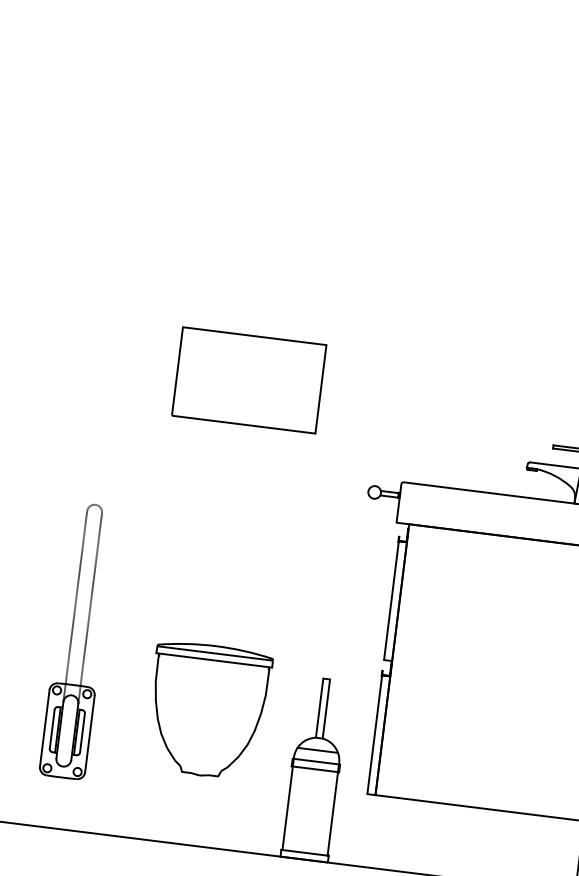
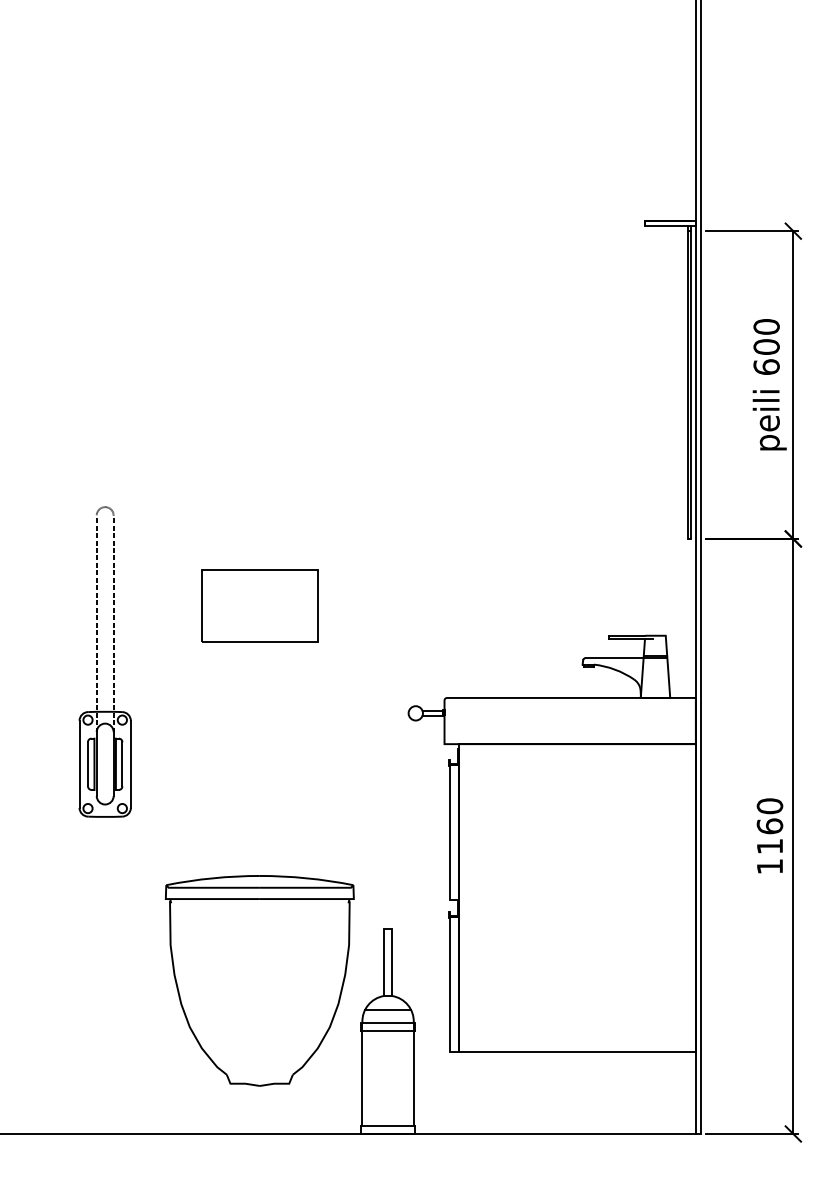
part: (248, 380) -> (259, 605), size x0.71
part: (71, 639) -> (97, 661), moved
part: (207, 710) -> (259, 980), size x1.43

